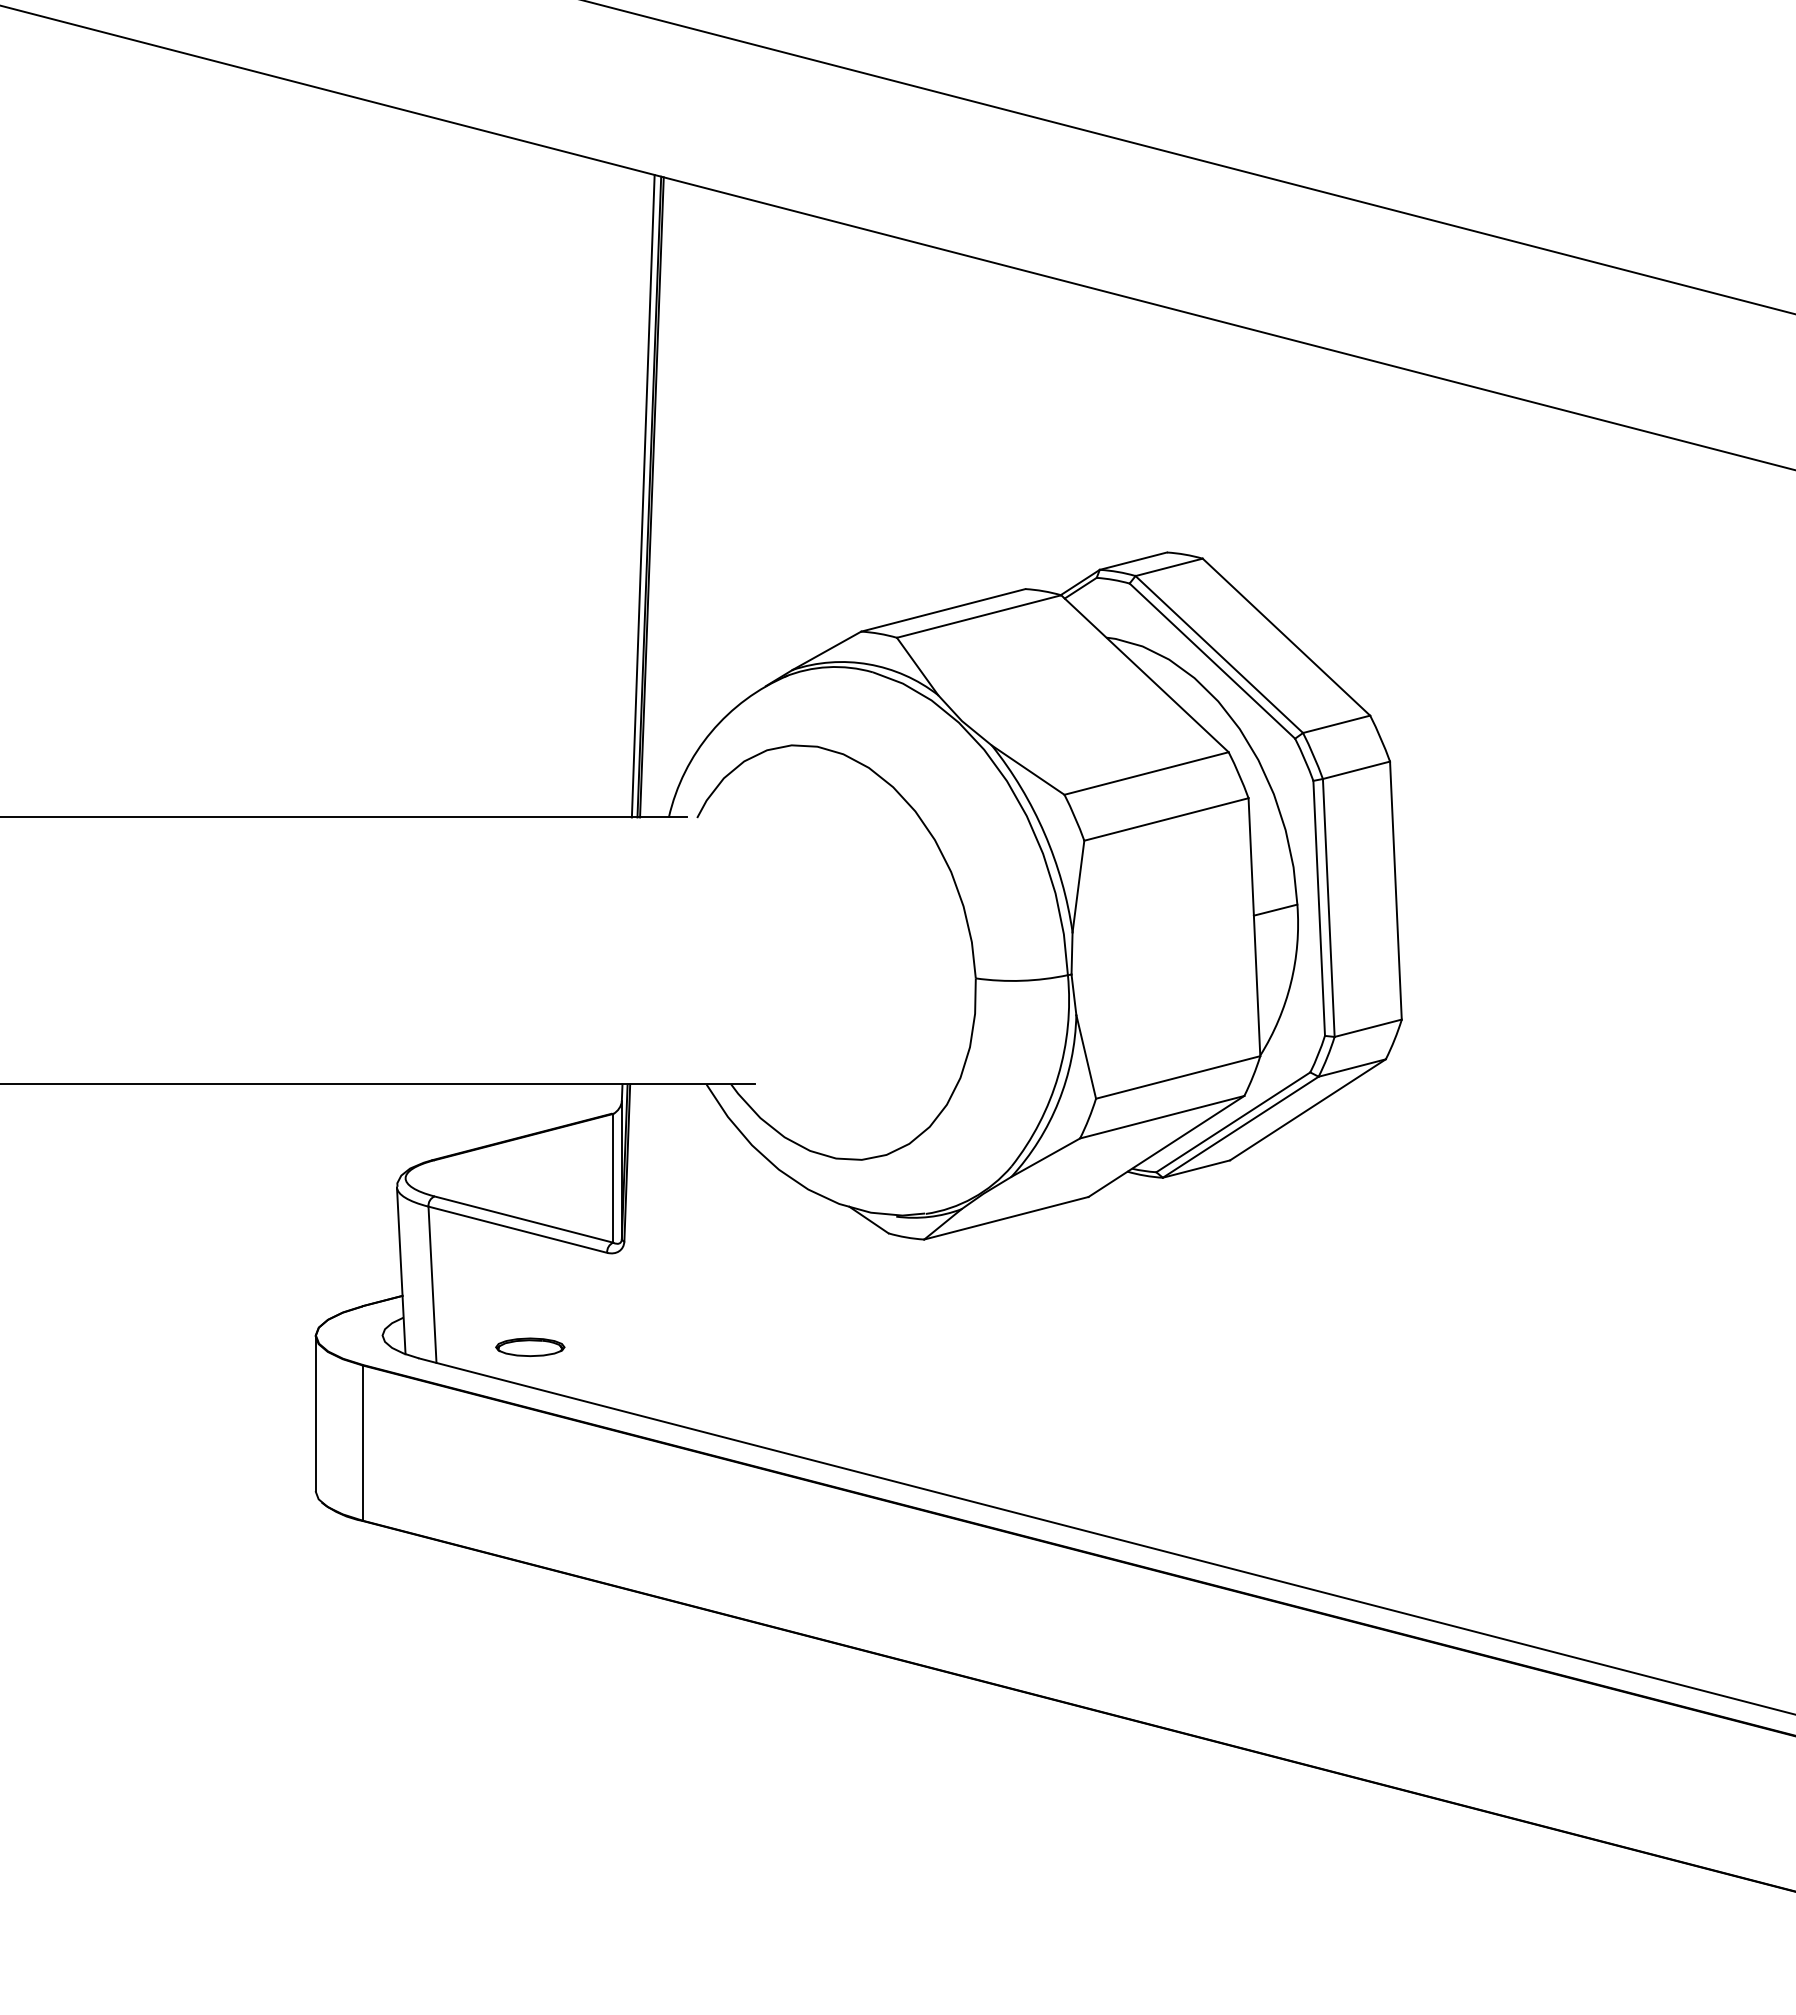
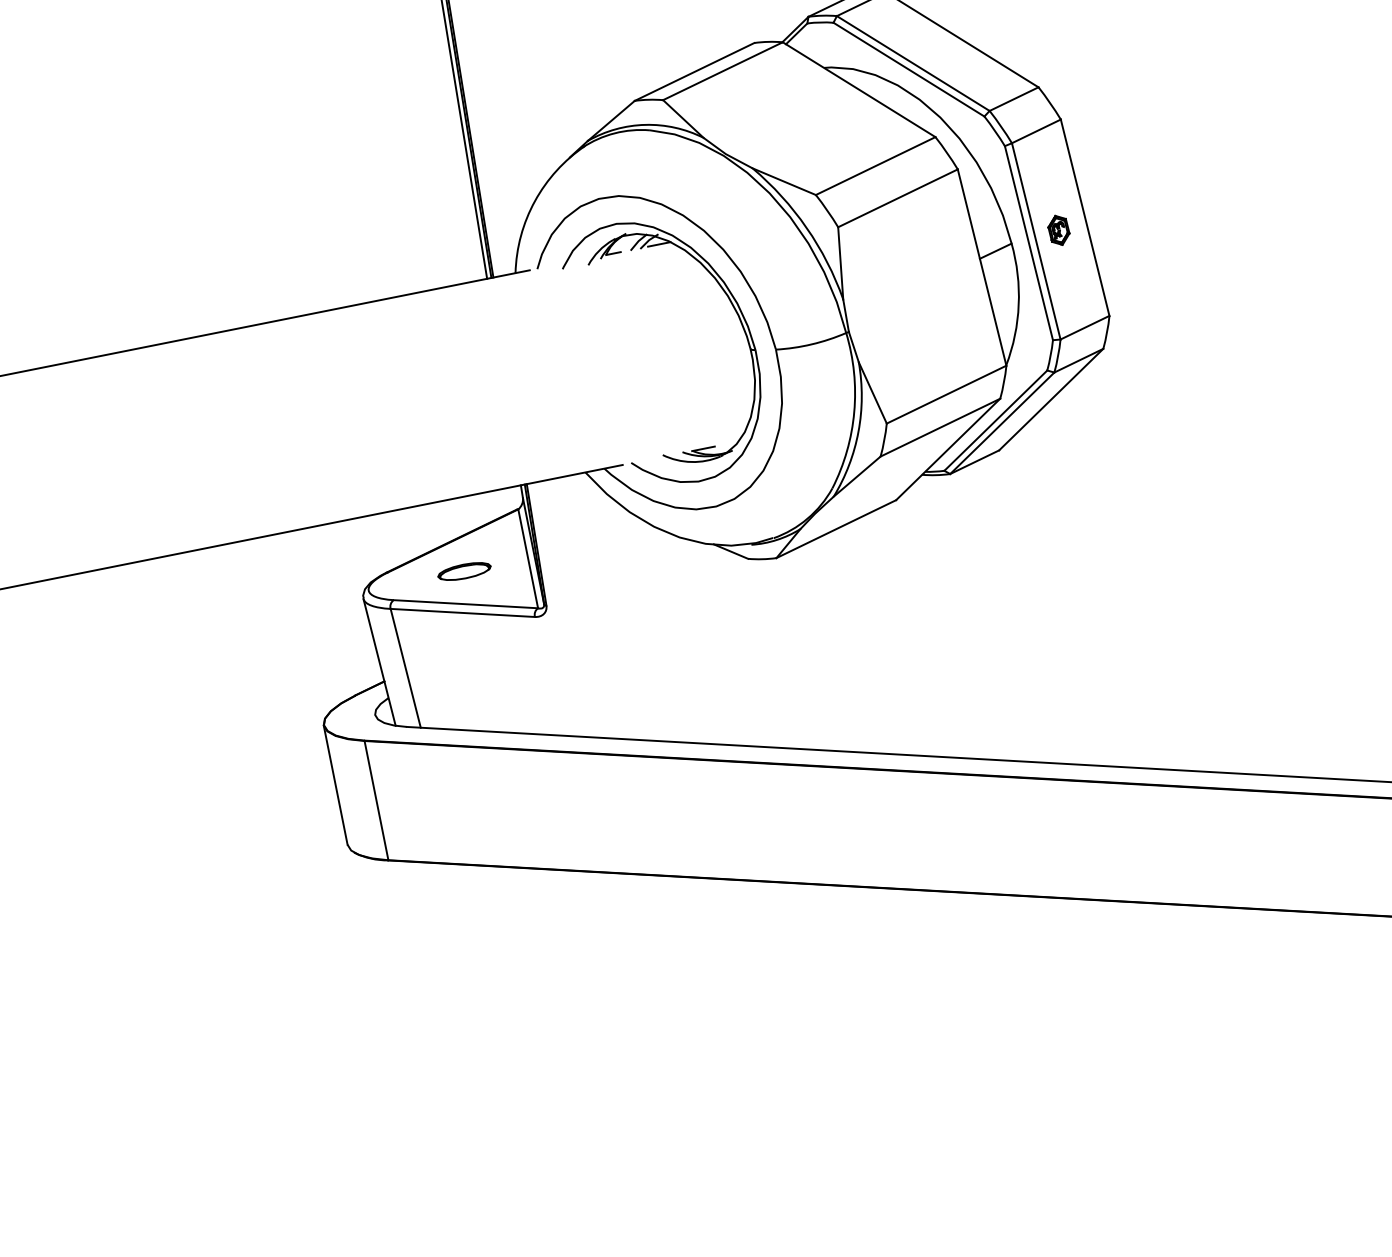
part: (1359, 899) -> (1058, 230), added
part: (938, 938) -> (741, 324), added
part: (530, 1346) -> (464, 570), moved

